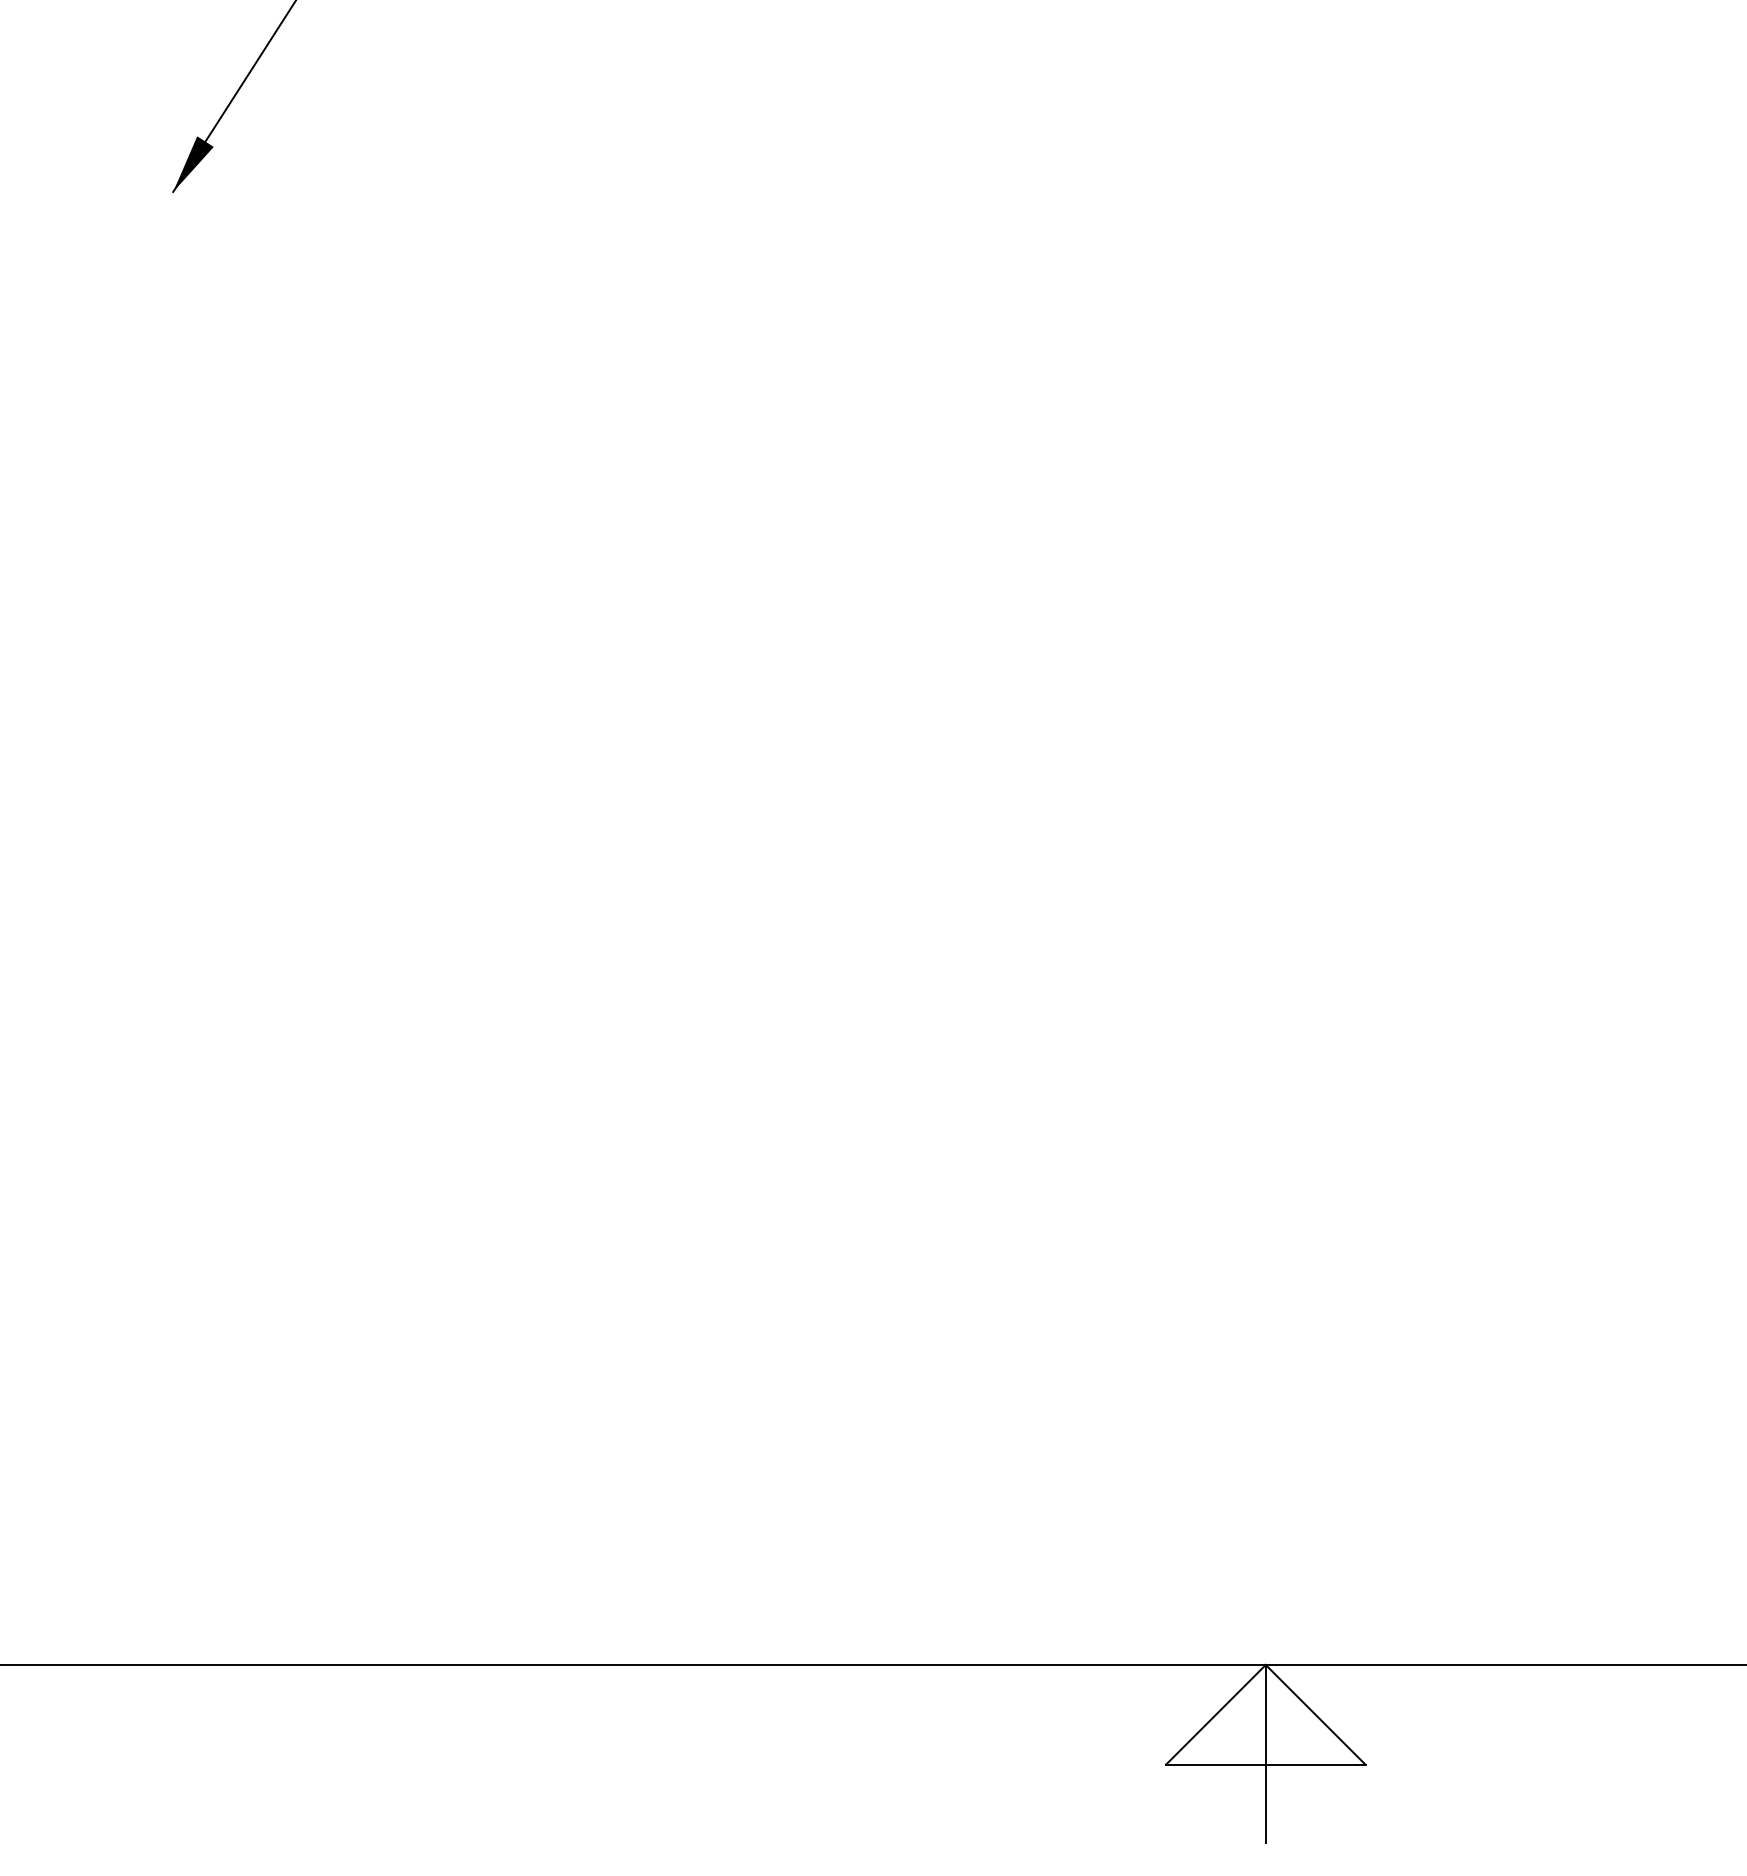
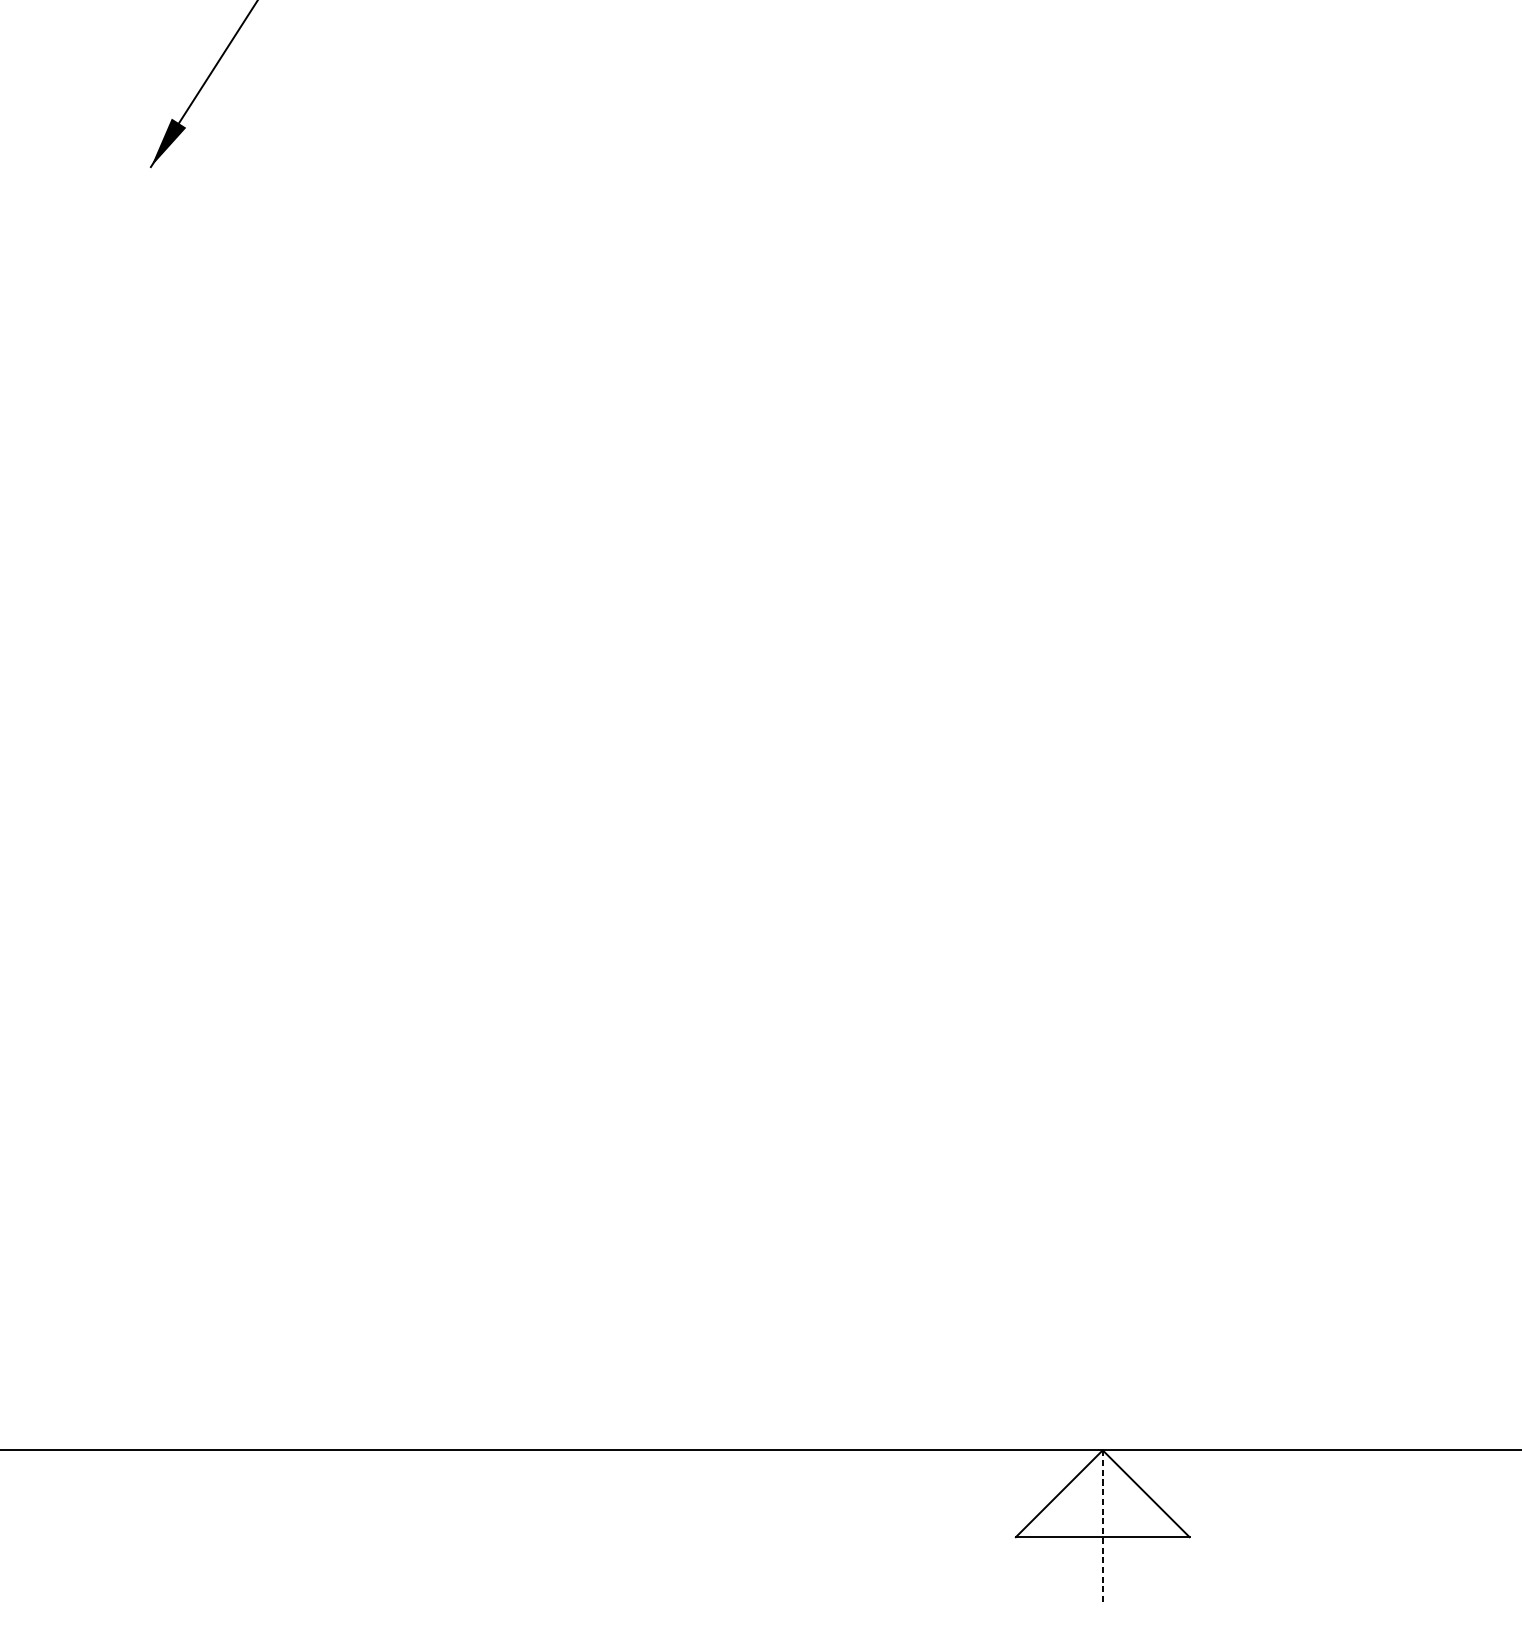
line: (1265, 1753) -> (1102, 1527), solid -> dashed

